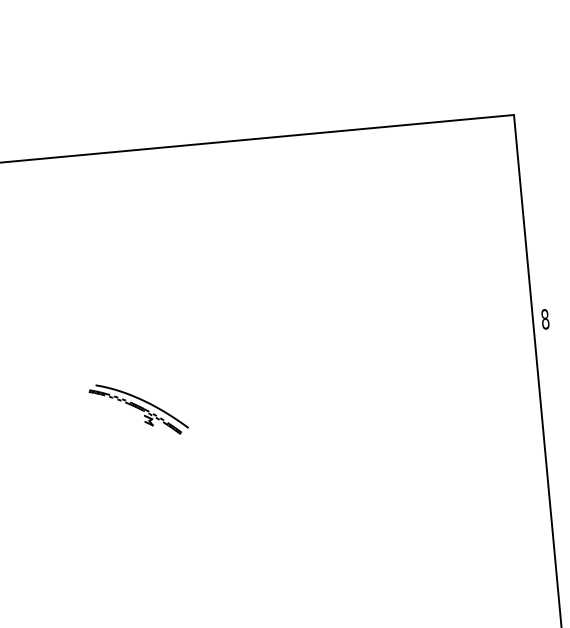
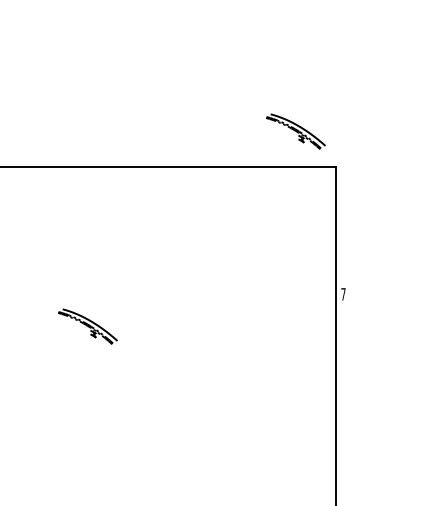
part: (443, 64) -> (295, 131), added
text: (545, 319) -> (343, 294), 8 -> 7

